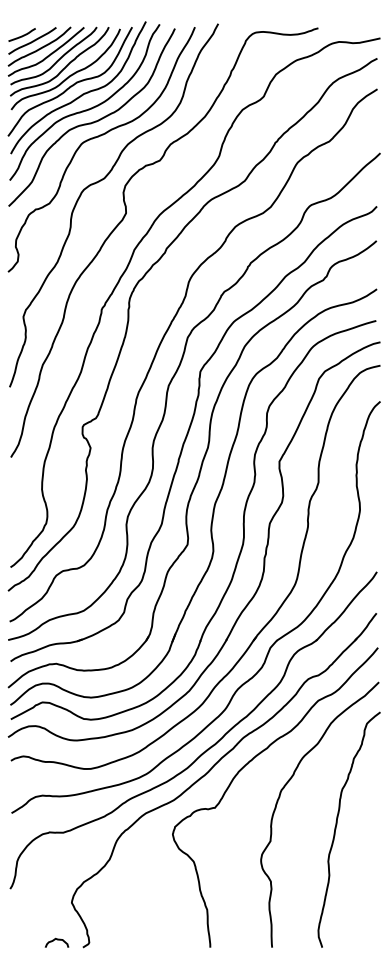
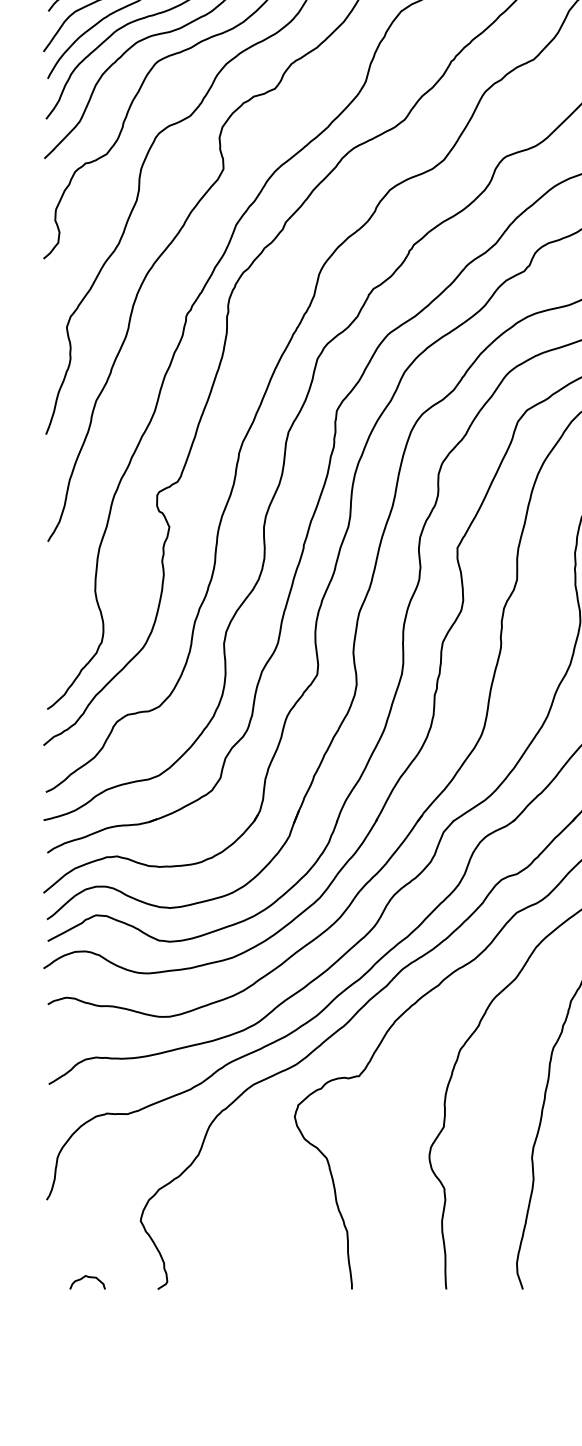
curve: (55, 940) -> (85, 1278), moved

